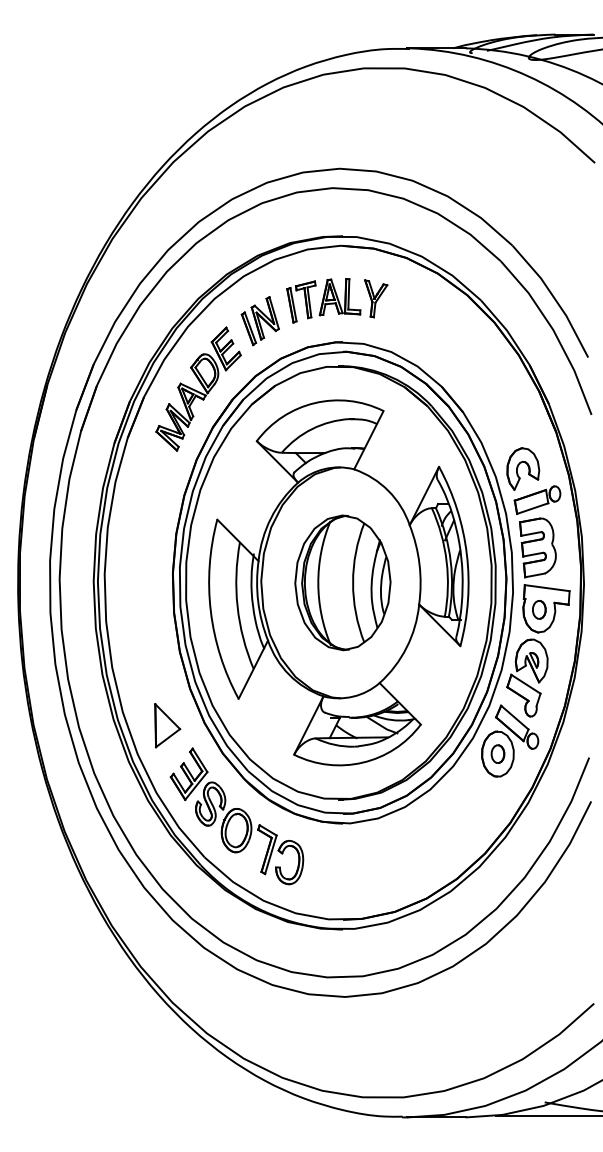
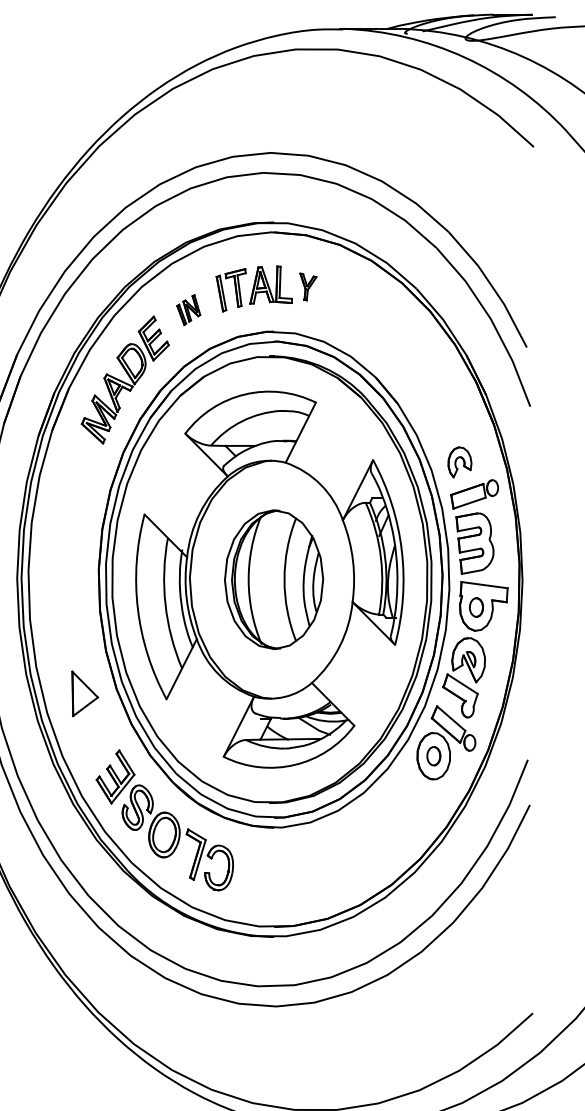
part: (376, 298) -> (308, 286), size x0.7
part: (259, 321) -> (188, 310), size x0.6
part: (523, 468) -> (460, 461), size x0.7
part: (167, 725) -> (85, 693), moved

